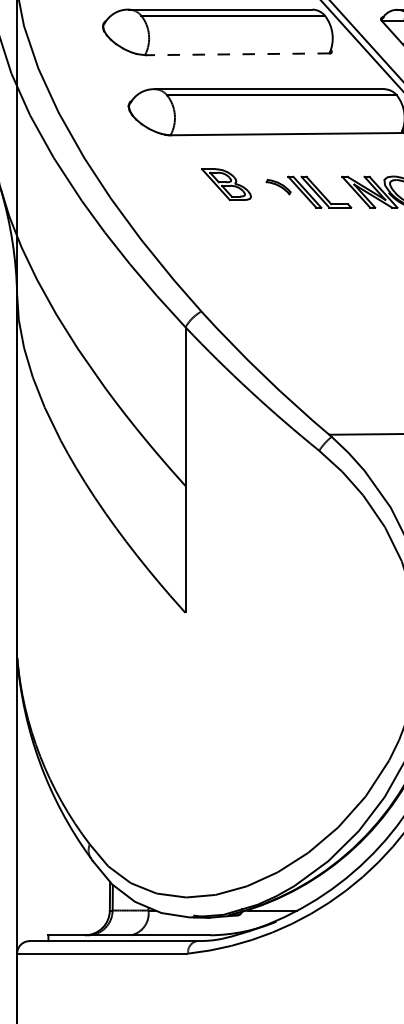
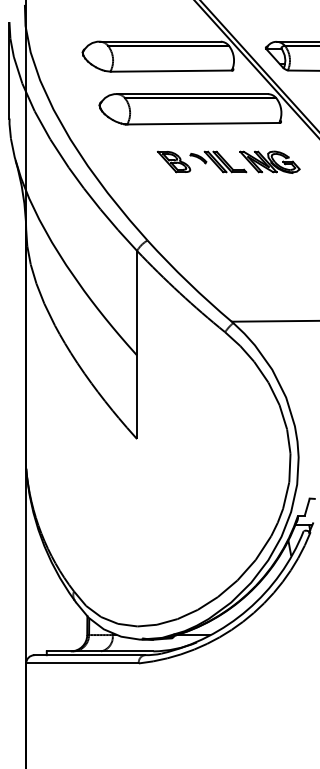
line: (237, 54) -> (171, 71), dashed -> solid
part: (227, 183) -> (174, 161), moved

